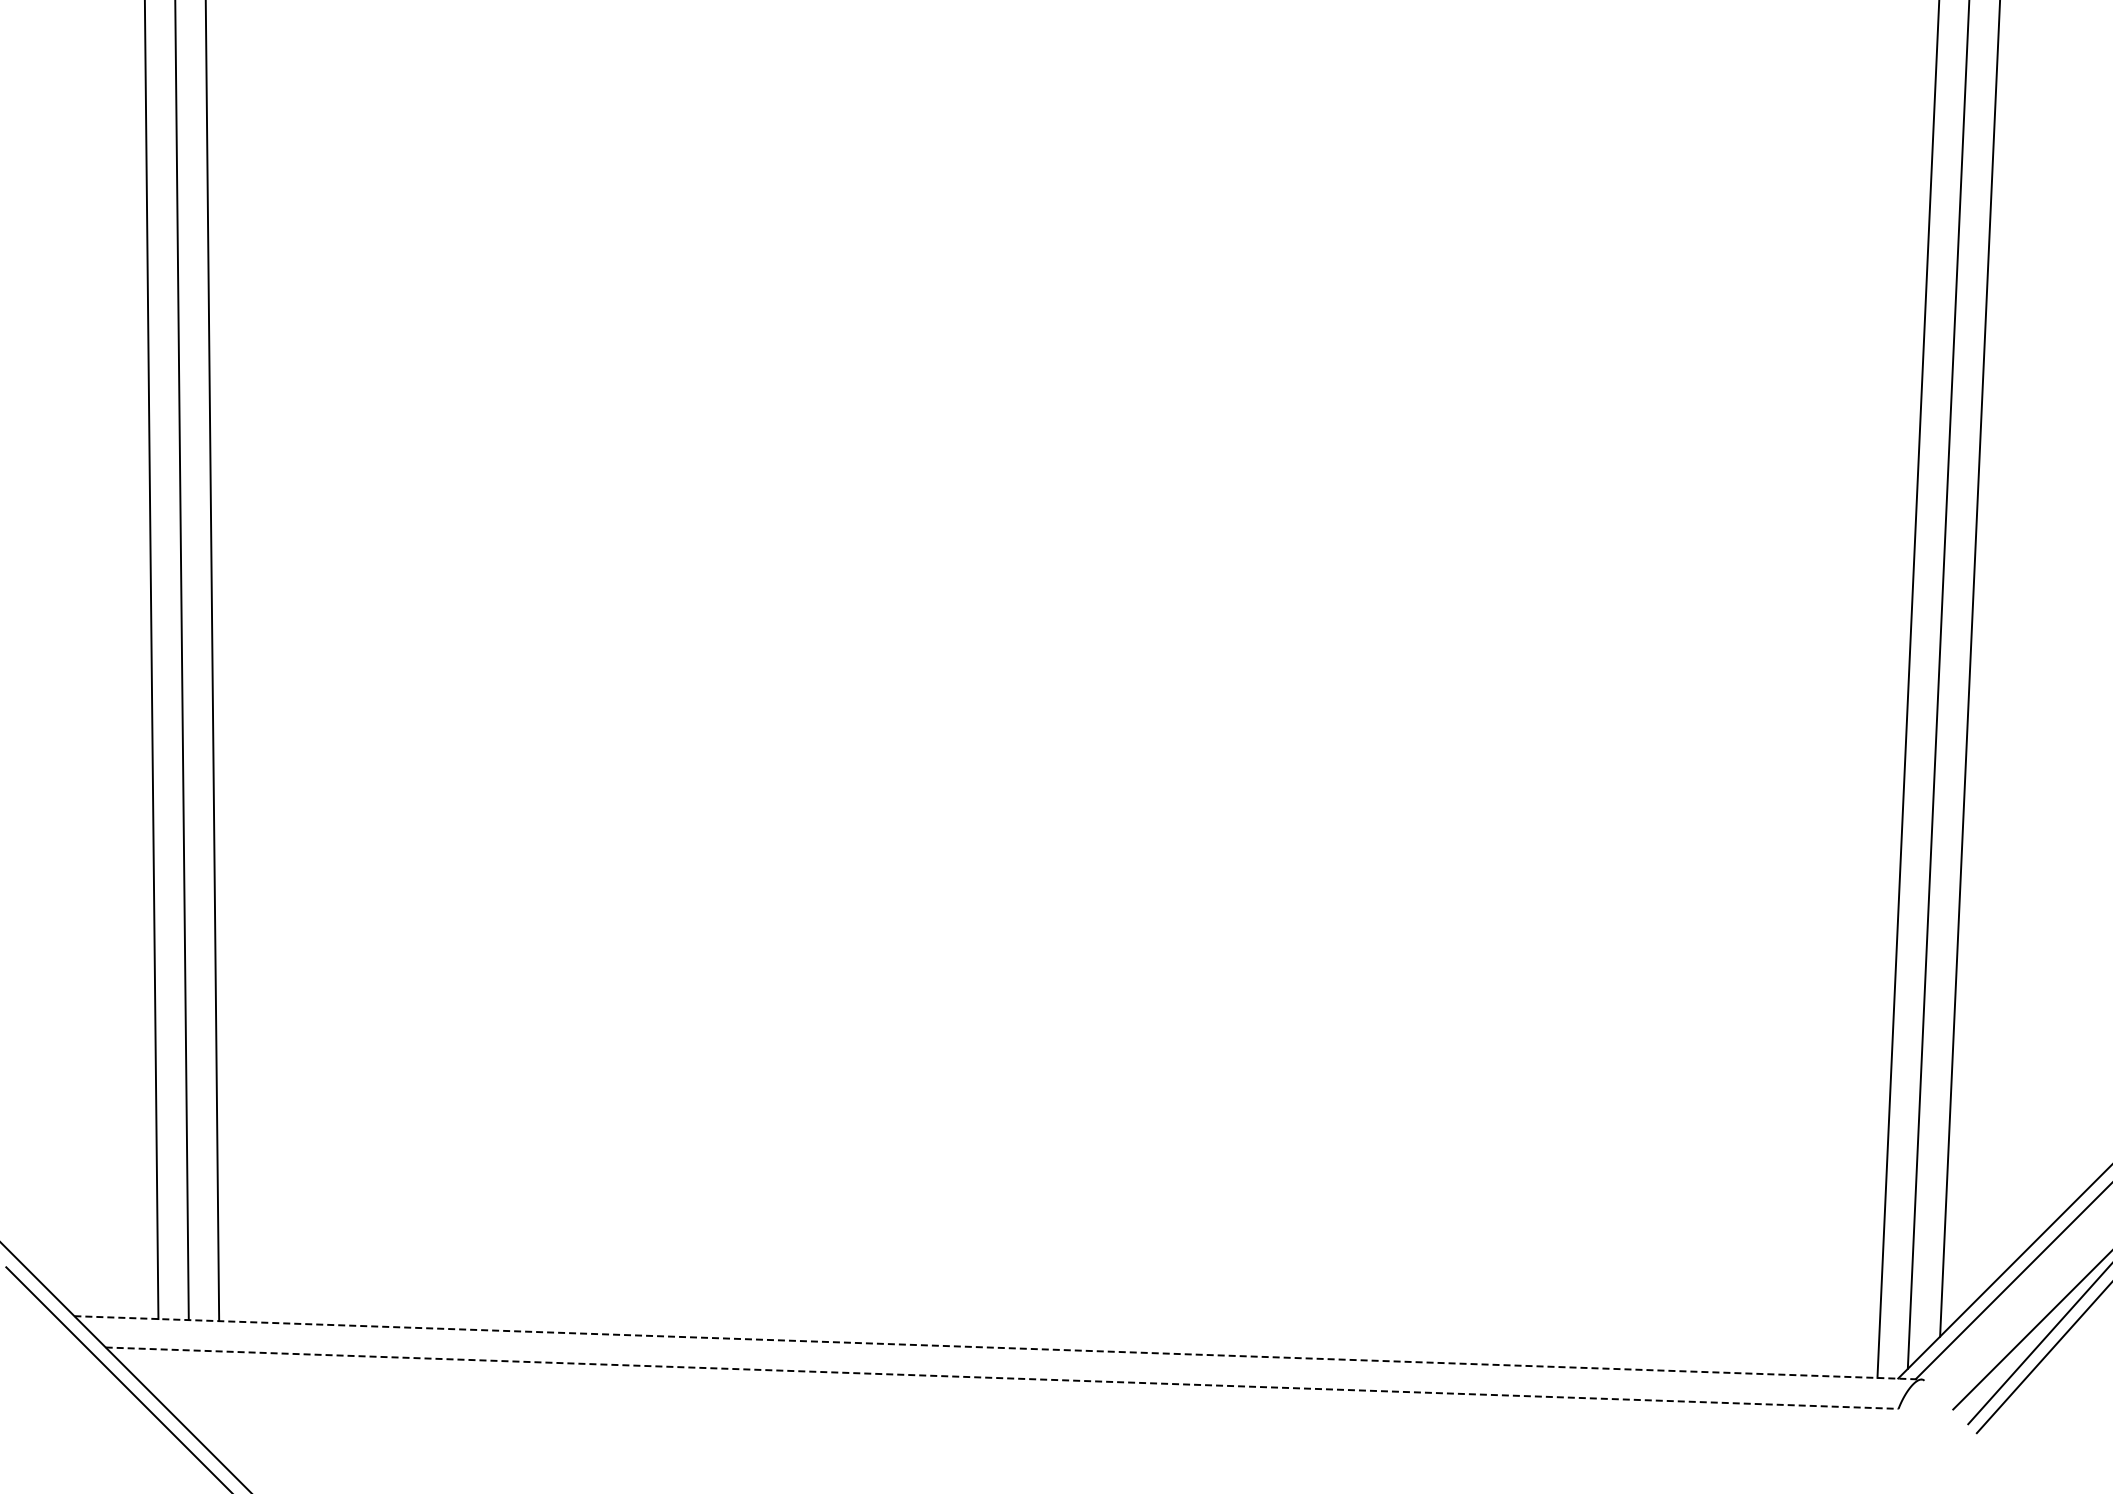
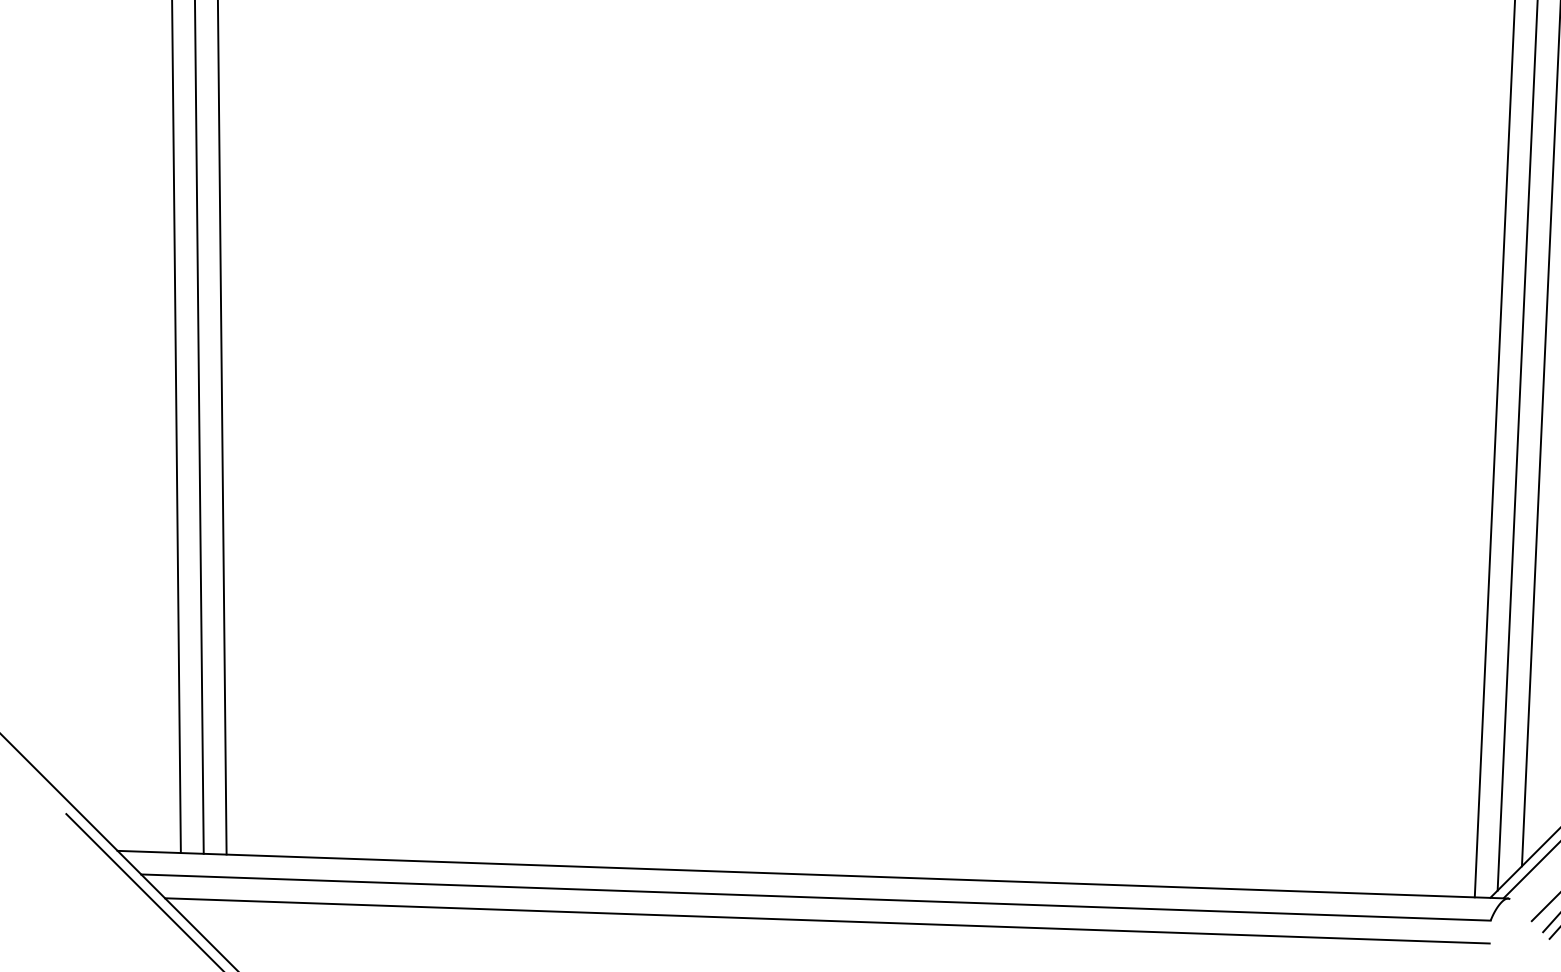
line: (998, 1347) -> (813, 874), dashed -> solid
line: (1002, 1378) -> (816, 897), dashed -> solid
line: (1017, 1409) -> (827, 921), added

